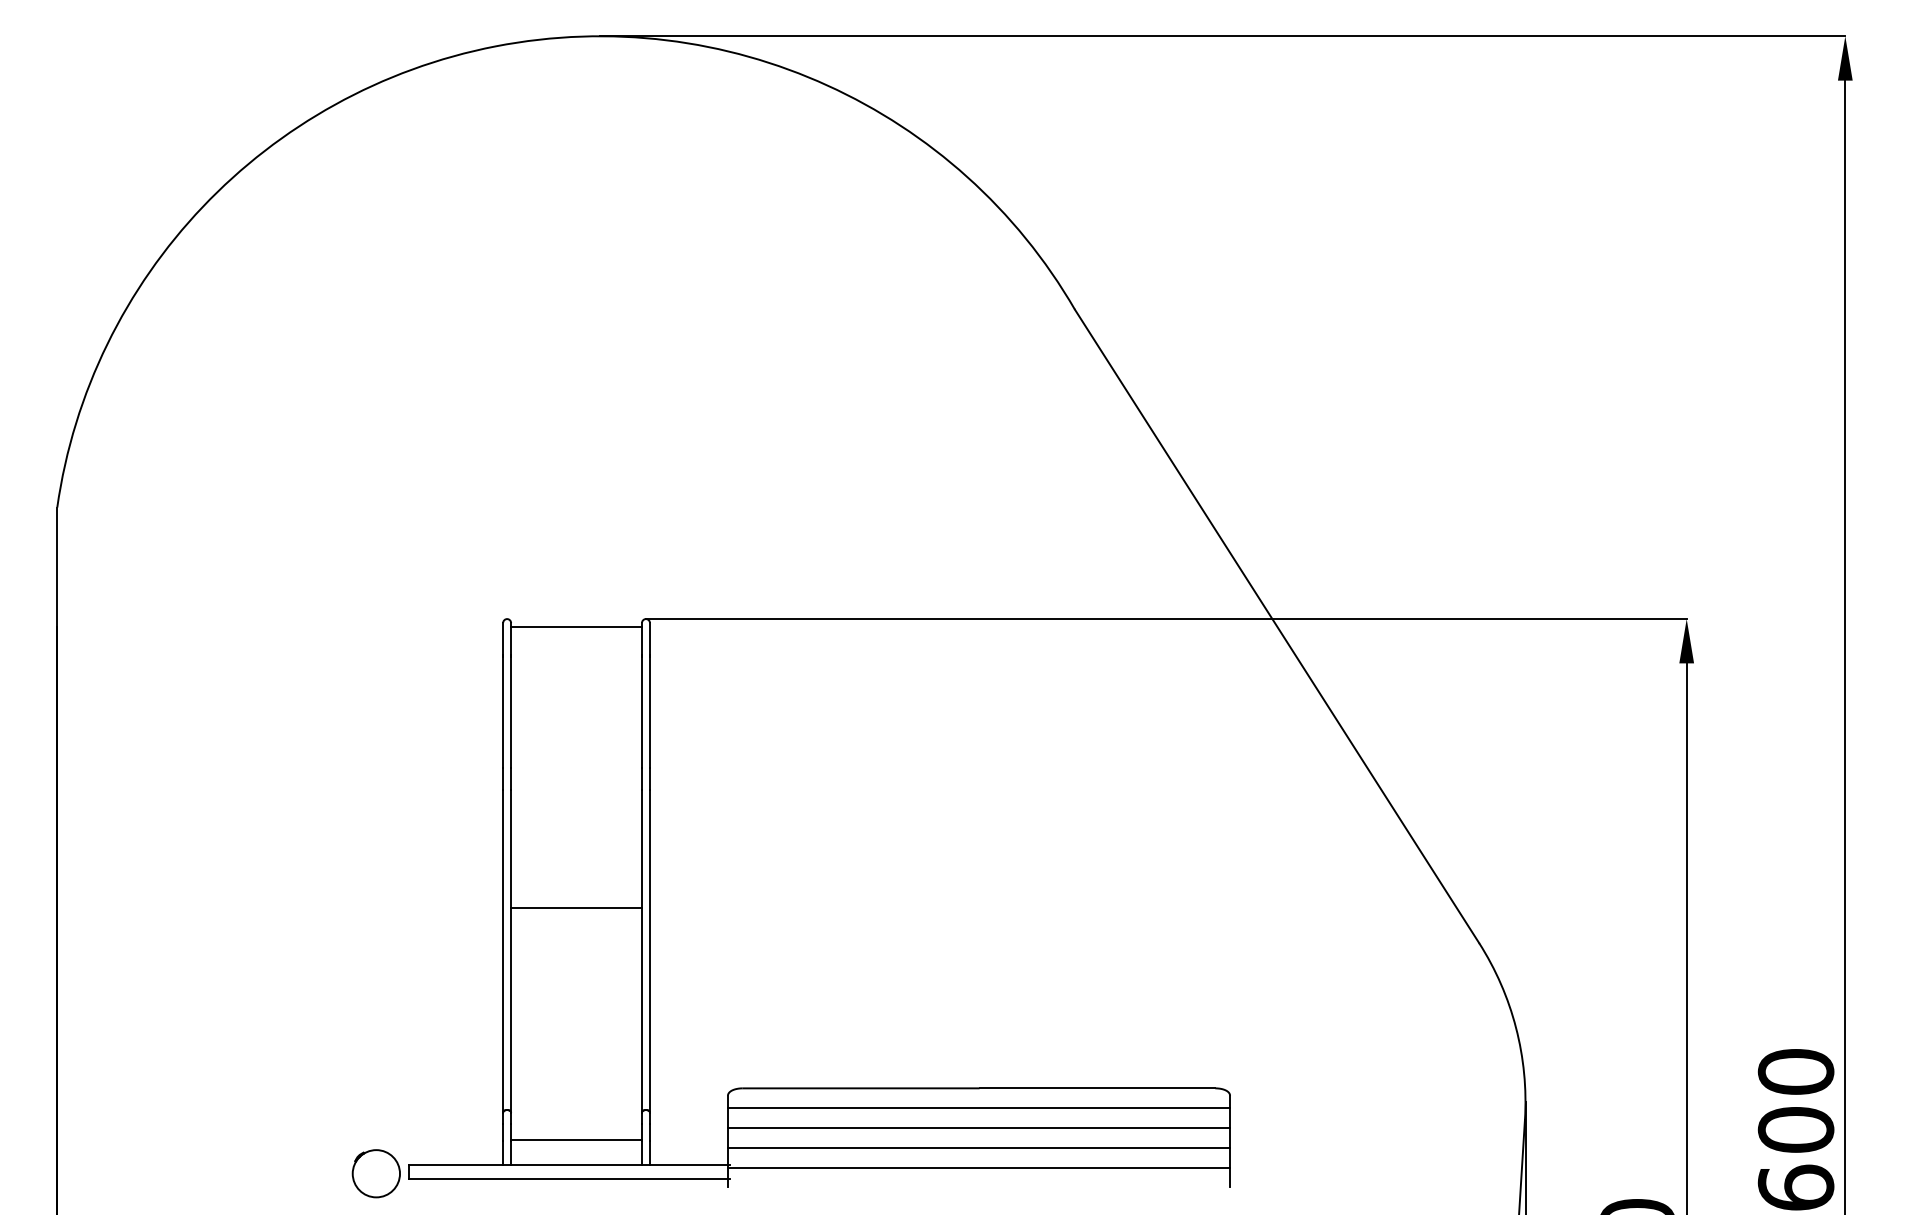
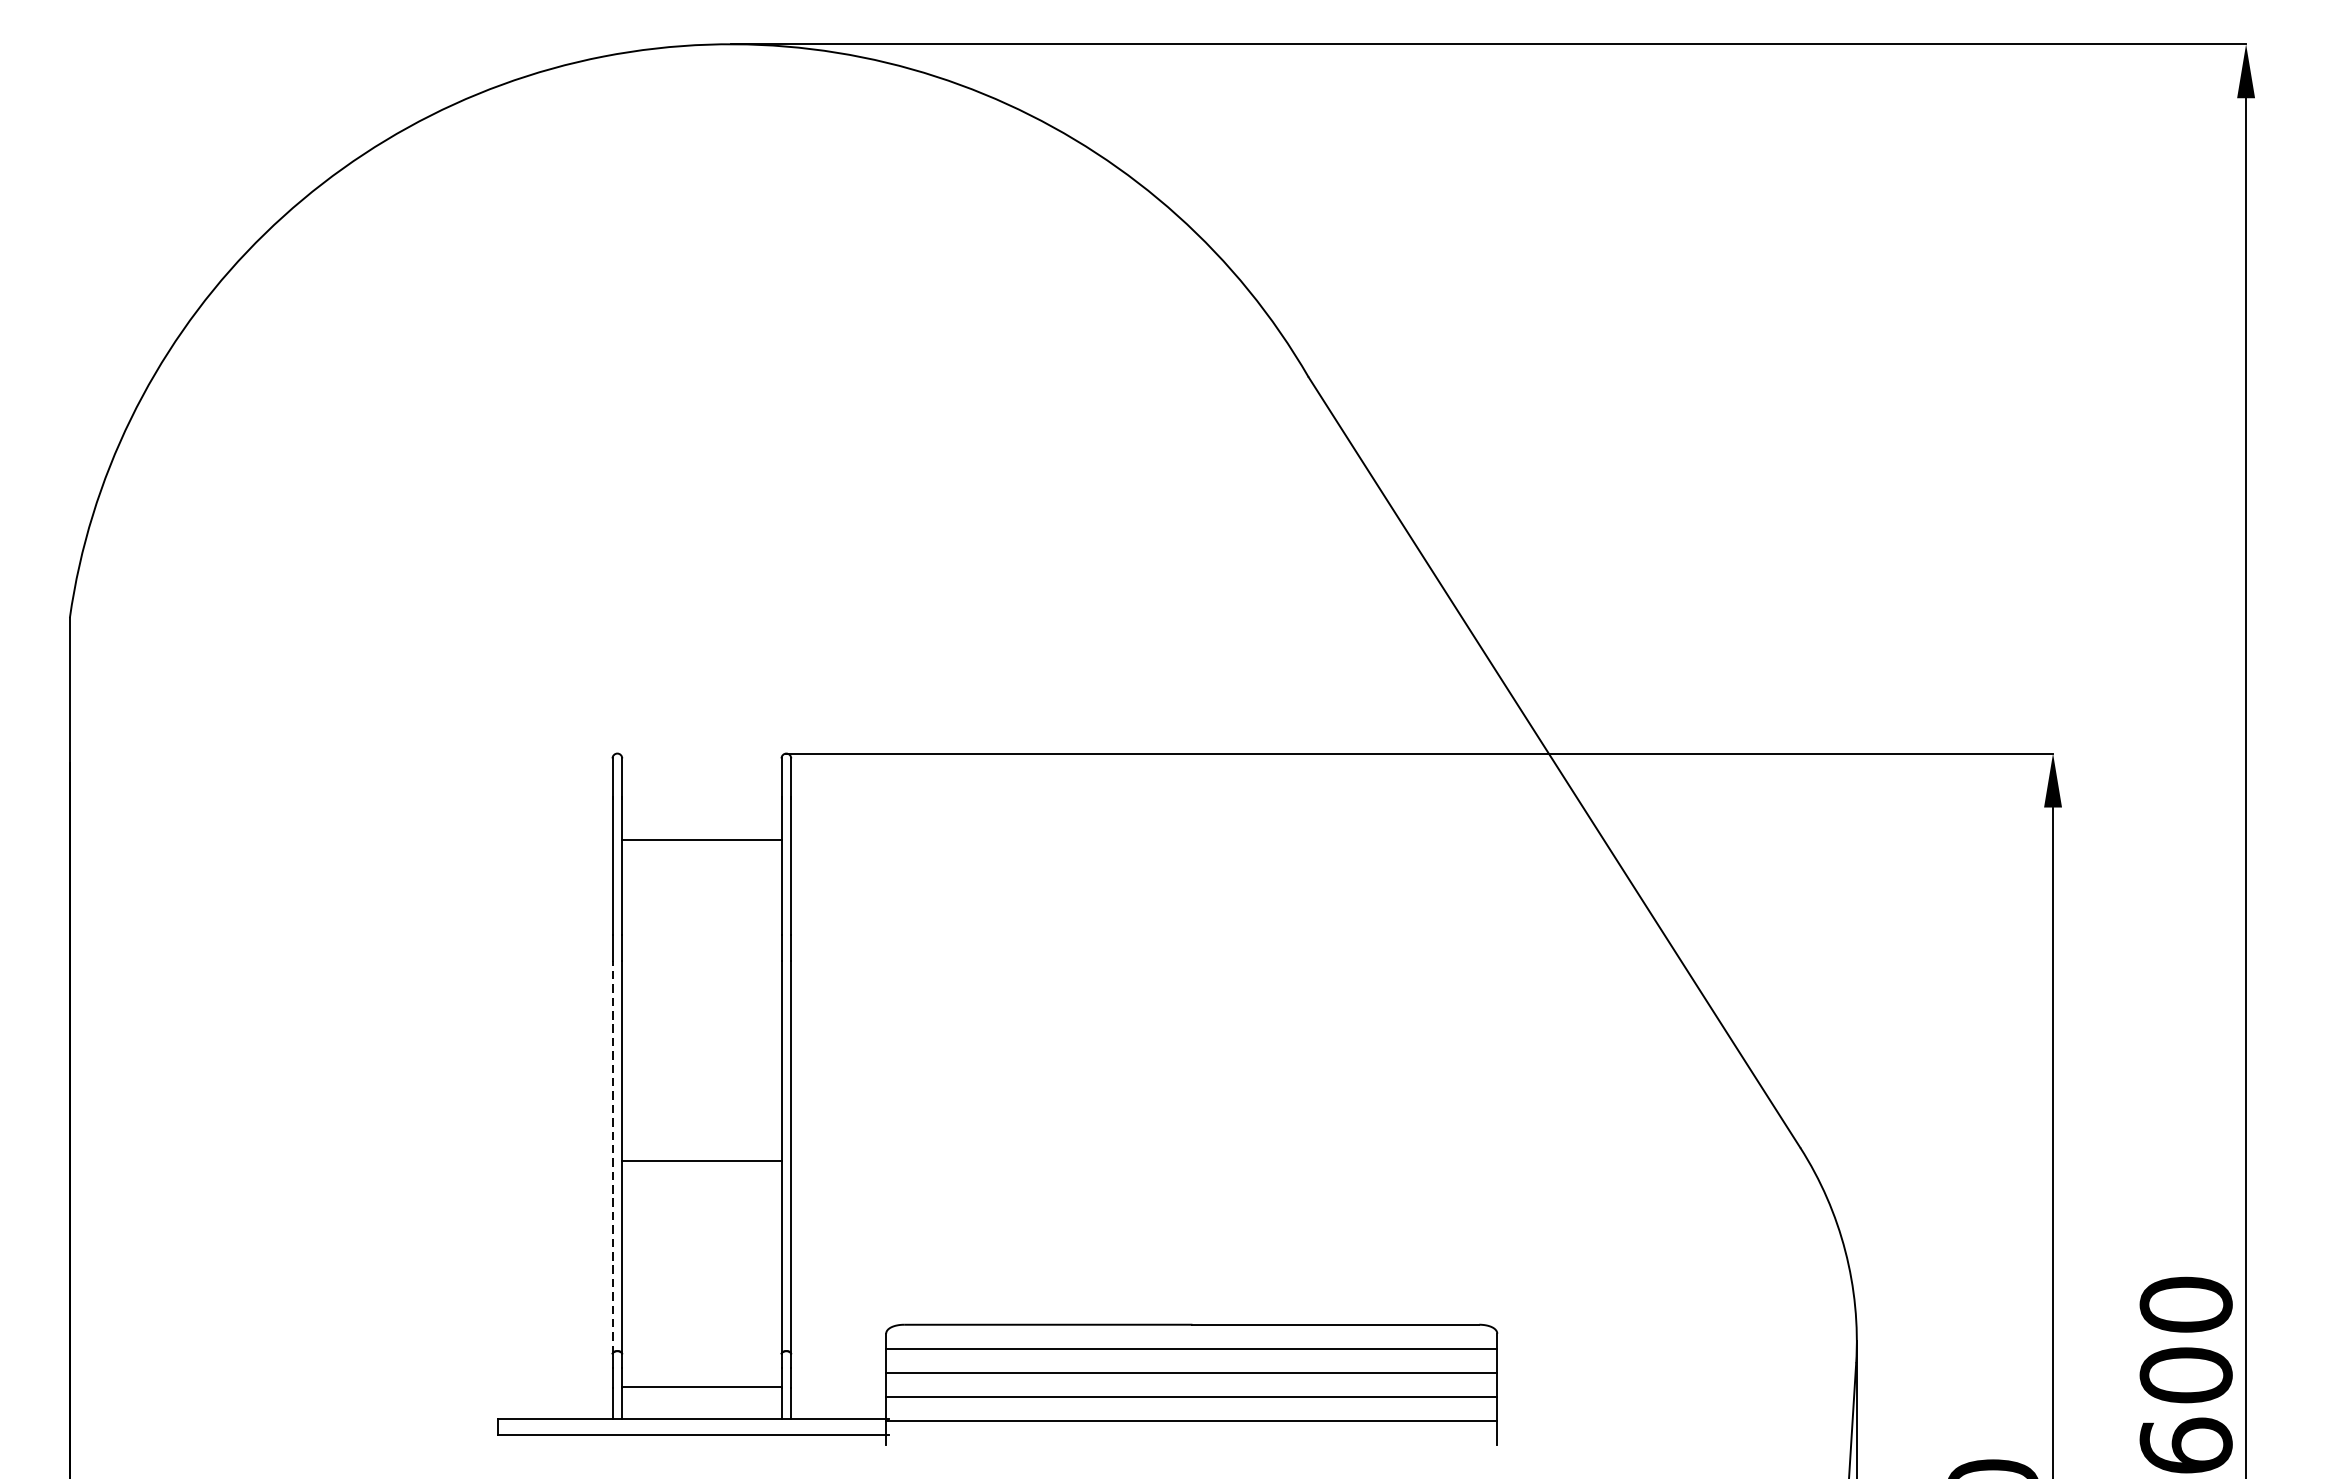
line: (576, 627) -> (701, 840), moved
line: (576, 907) -> (701, 1160), moved
line: (503, 950) -> (612, 1156), solid -> dashed
circle: (375, 1173) -> (457, 1428), removed

